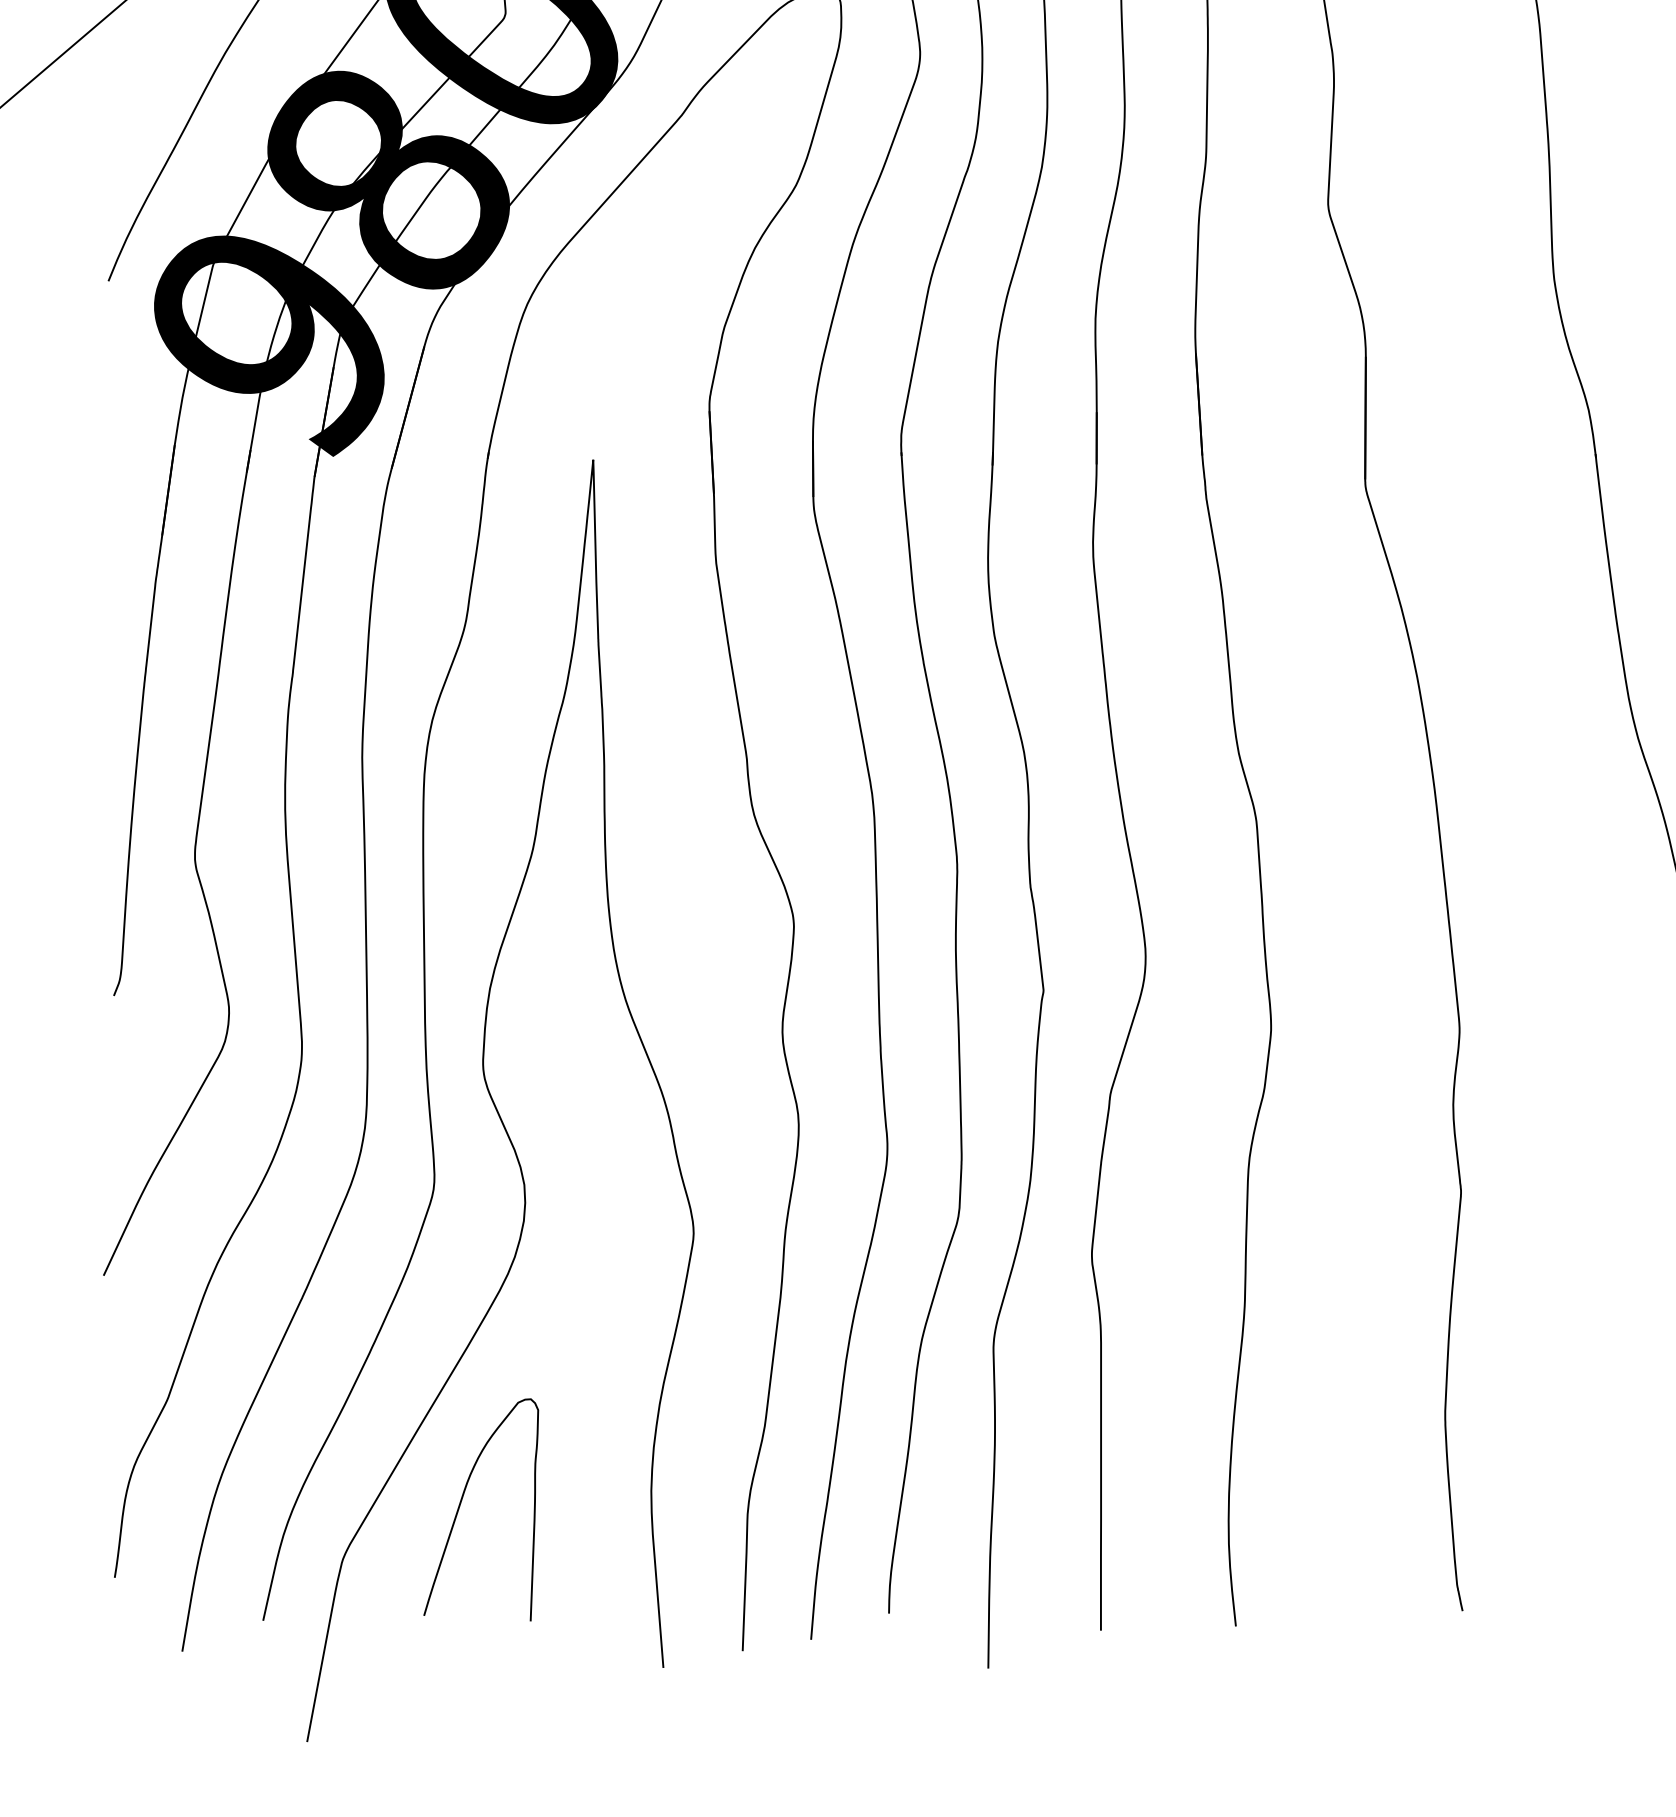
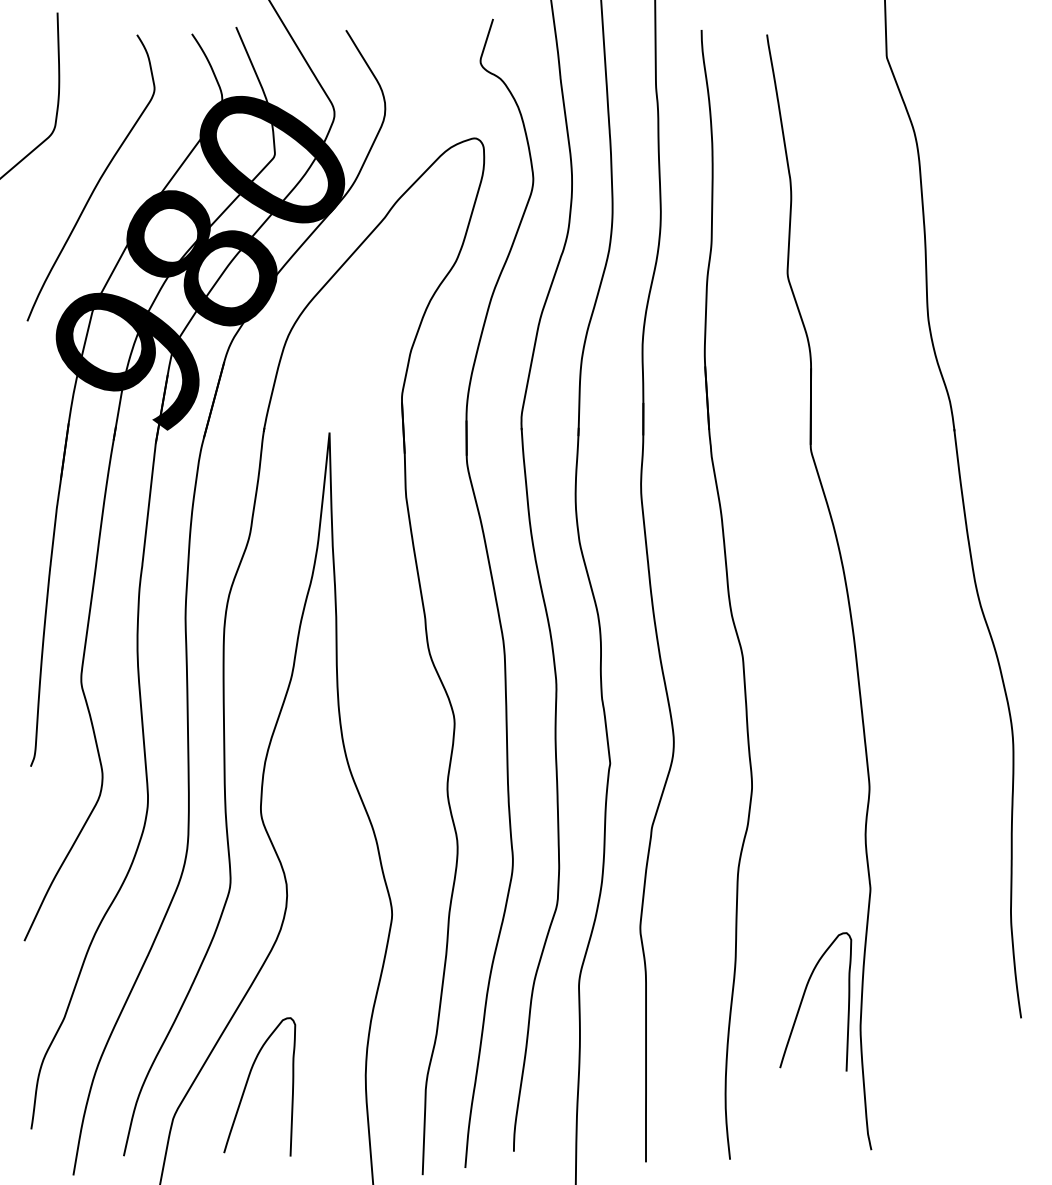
curve: (1355, 1364) -> (804, 996), added

